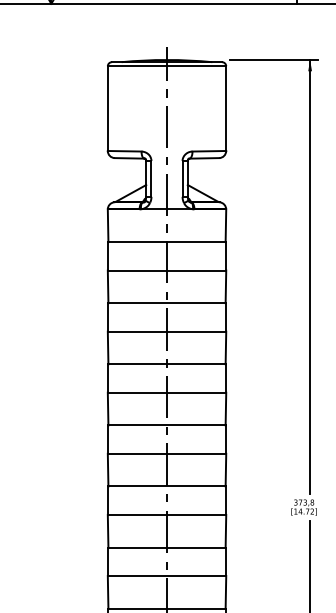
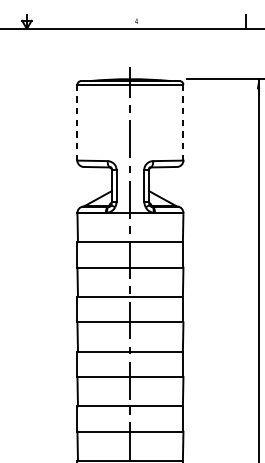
line: (107, 109) -> (77, 123), solid -> dashed
line: (226, 109) -> (183, 123), solid -> dashed

